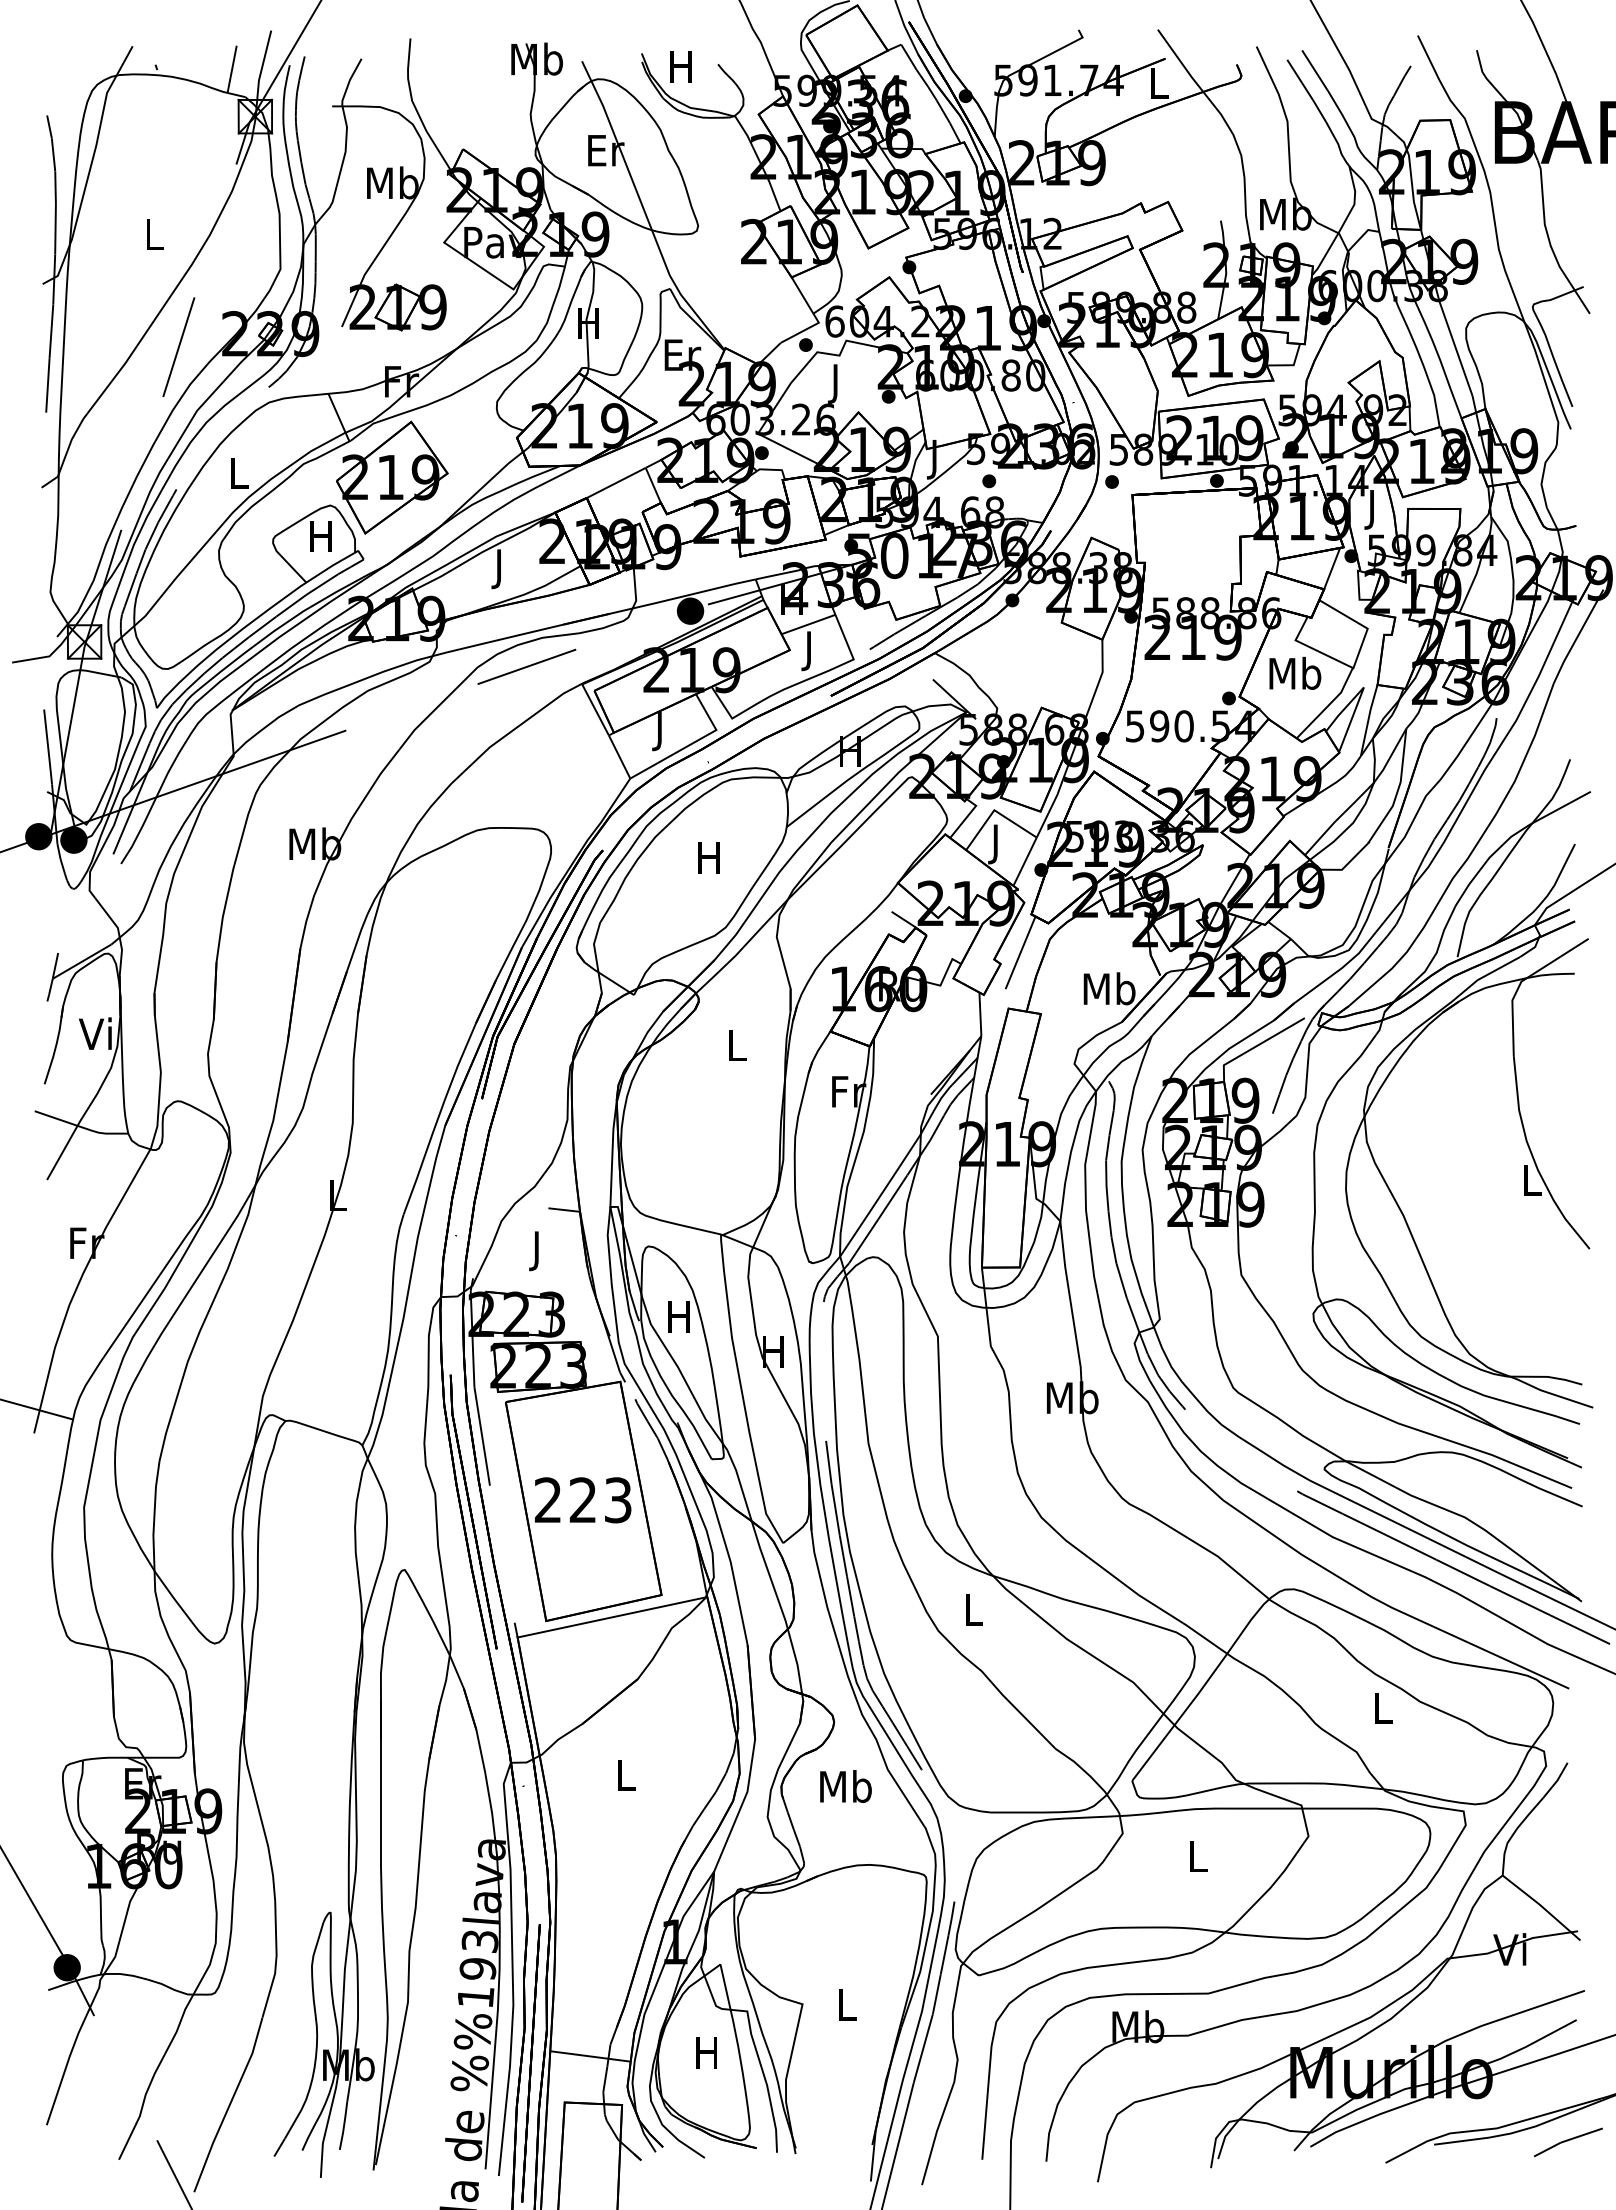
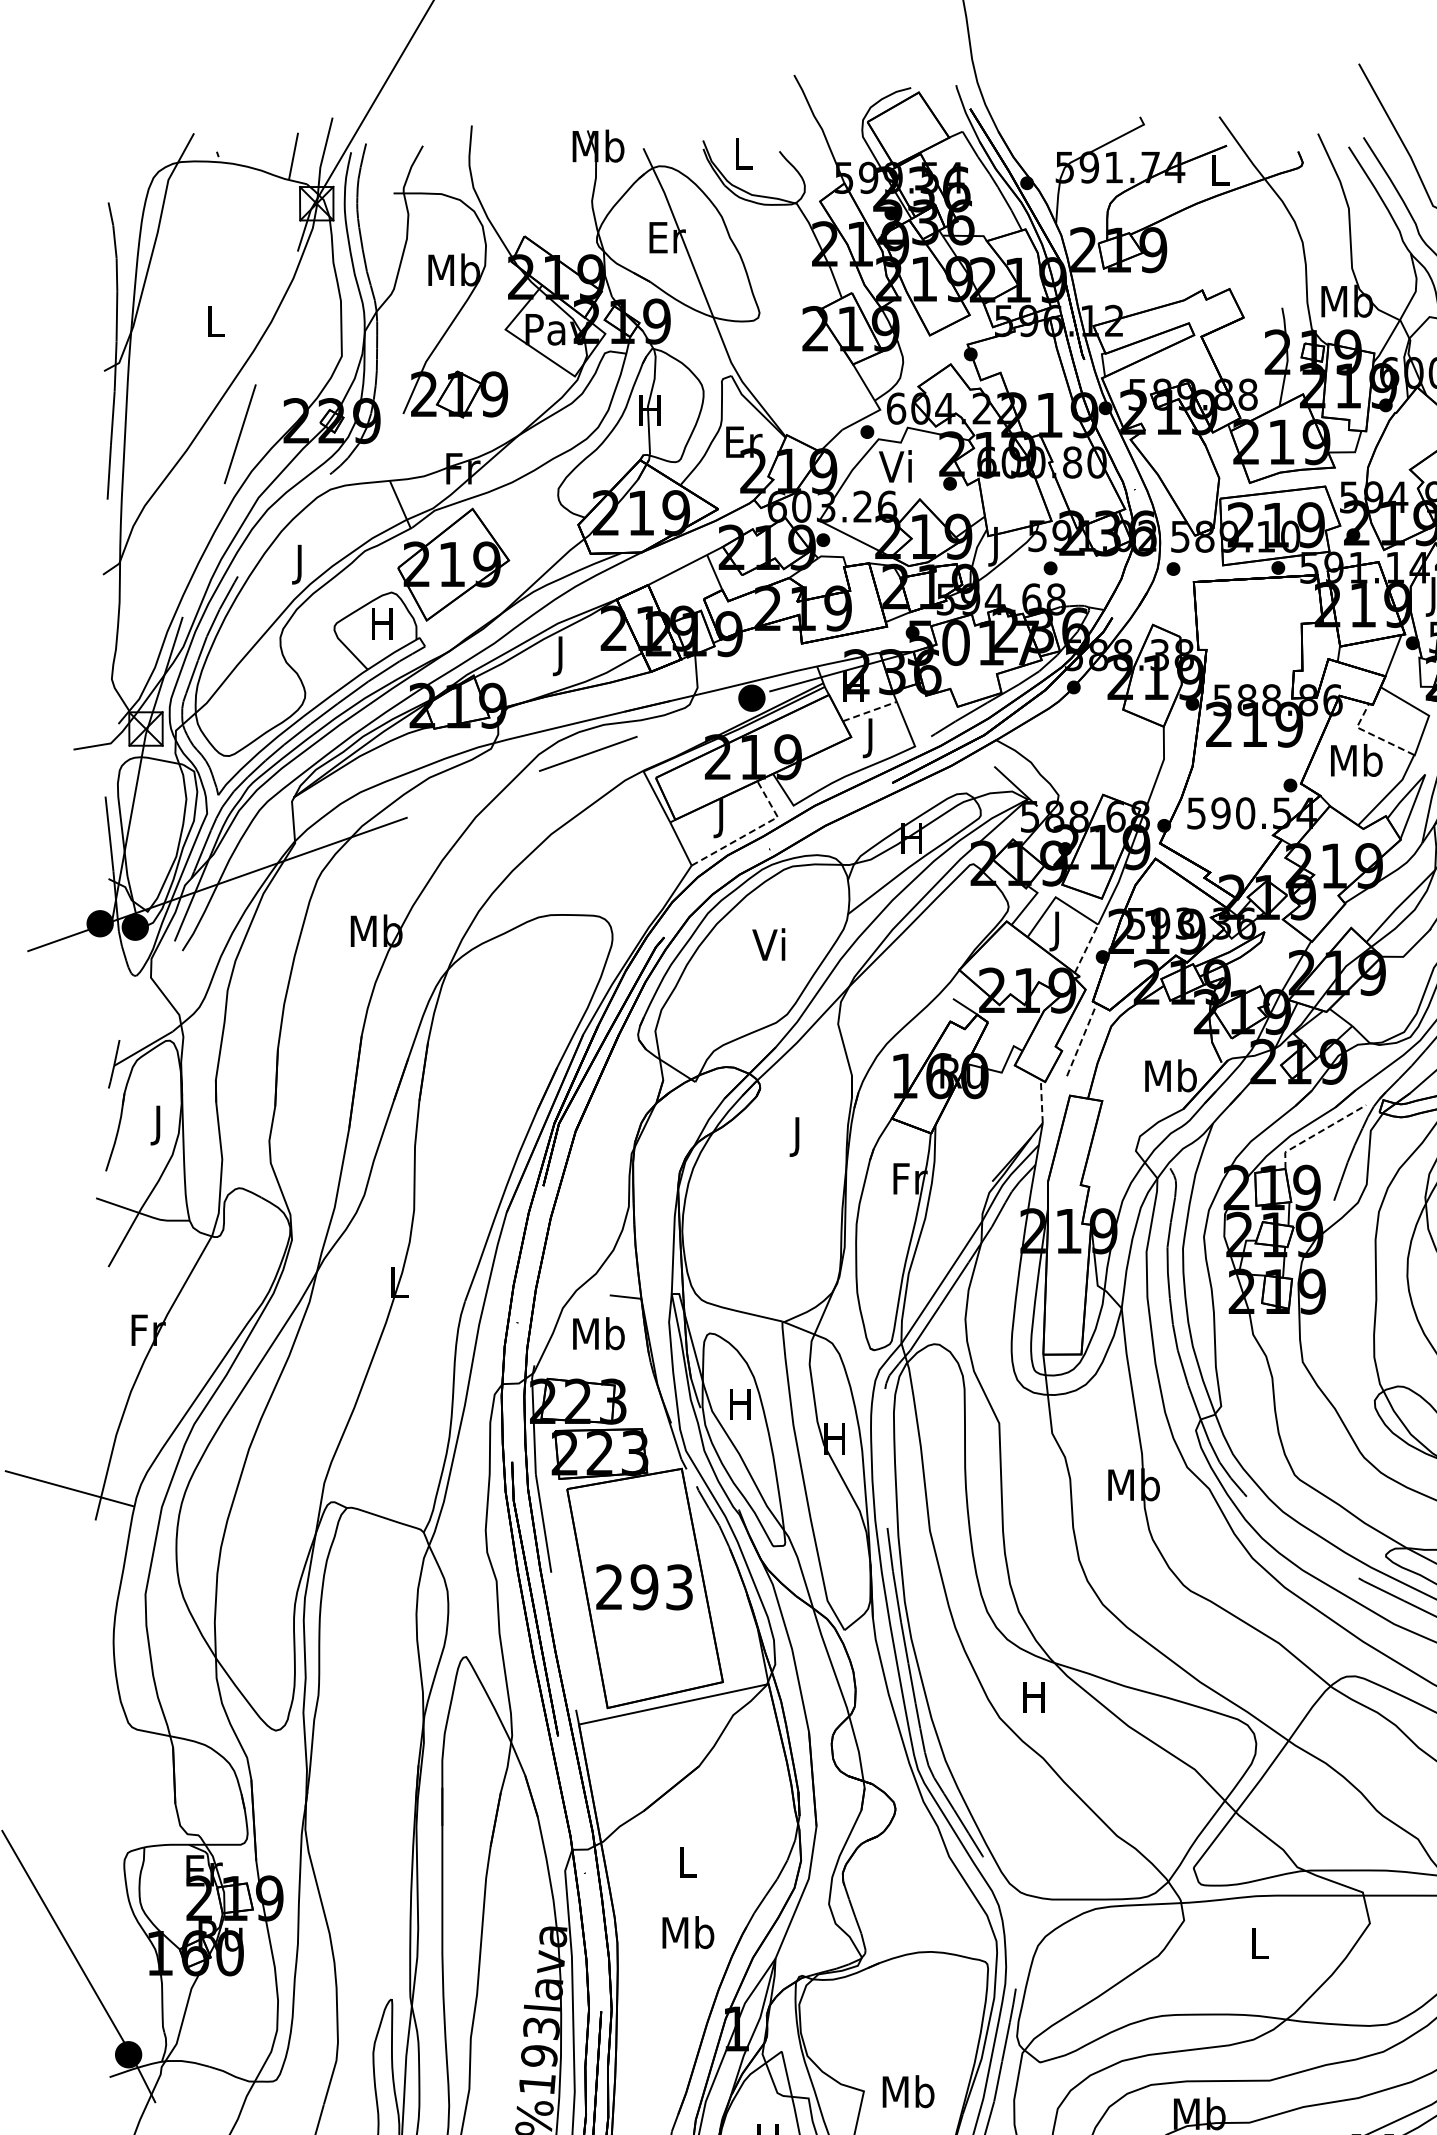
text: (680, 66) -> (741, 153), H -> L
text: (833, 383) -> (894, 470), J -> Vi
text: (239, 477) -> (300, 564), L -> J
line: (808, 624) -> (869, 711), solid -> dashed
line: (1311, 648) -> (1372, 735), solid -> dashed
line: (692, 743) -> (753, 830), solid -> dashed
text: (707, 857) -> (768, 944), H -> Vi
line: (1025, 861) -> (1086, 948), solid -> dashed
line: (1020, 952) -> (1081, 1039), solid -> dashed
line: (980, 1014) -> (1041, 1101), solid -> dashed
text: (95, 1037) -> (156, 1124), Vi -> J
line: (1256, 1046) -> (1317, 1133), solid -> dashed
text: (737, 1049) -> (798, 1136), L -> J
text: (537, 1250) -> (598, 1337), J -> Mb
text: (582, 1500) -> (643, 1587), 223 -> 293
text: (972, 1609) -> (1033, 1696), L -> H
text: (845, 1786) -> (687, 1932), moved
text: (847, 2004) -> (908, 2091), L -> Mb

